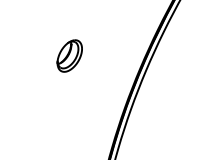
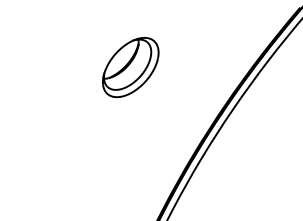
part: (69, 55) -> (130, 66), size x1.43

